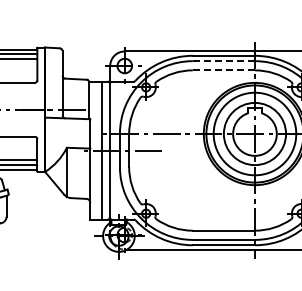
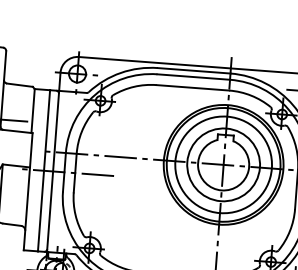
line: (224, 61) -> (194, 77), dashed -> solid
line: (224, 70) -> (193, 88), dashed -> solid

